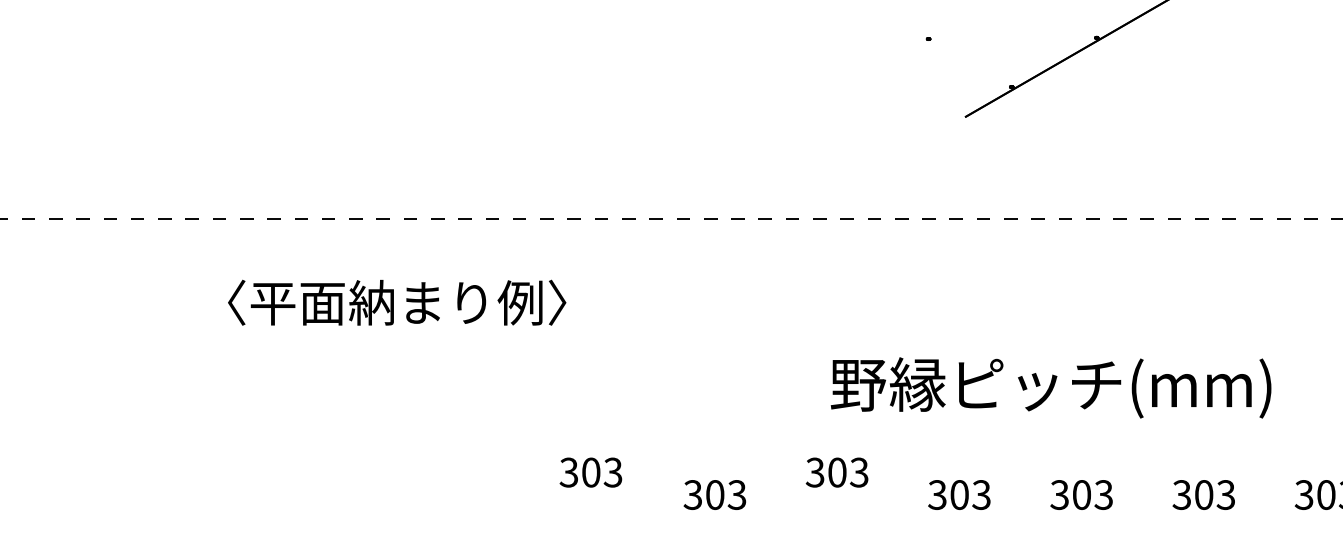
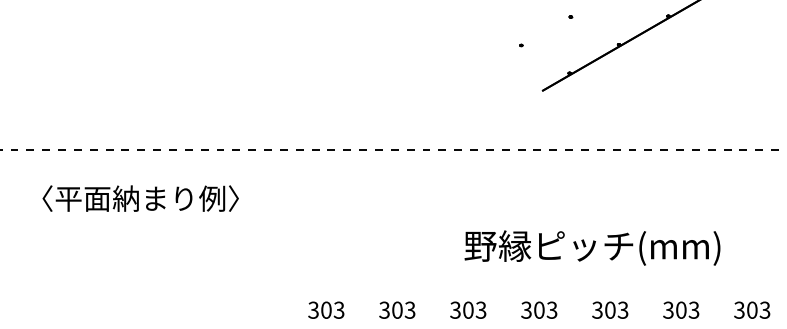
text: (396, 302) -> (140, 198), moved
text: (591, 471) -> (326, 309), moved
text: (837, 471) -> (468, 309), moved

